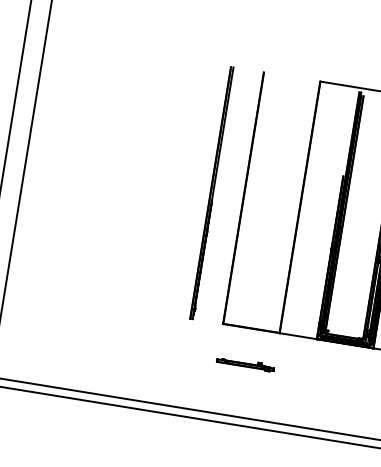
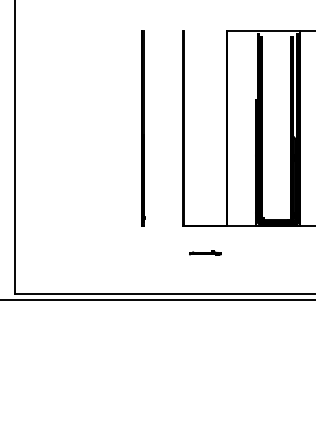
line: (212, 193) -> (143, 128), moved
part: (246, 363) -> (205, 252), size x0.7

